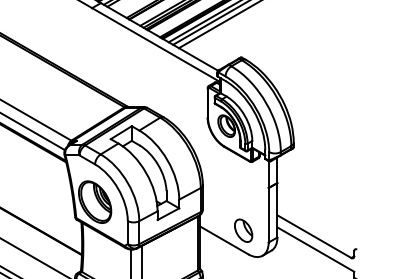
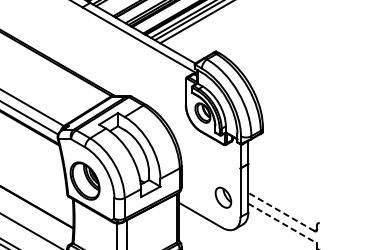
part: (243, 230) -> (223, 197), moved
line: (314, 236) -> (281, 211), solid -> dashed
line: (316, 249) -> (283, 223), solid -> dashed

